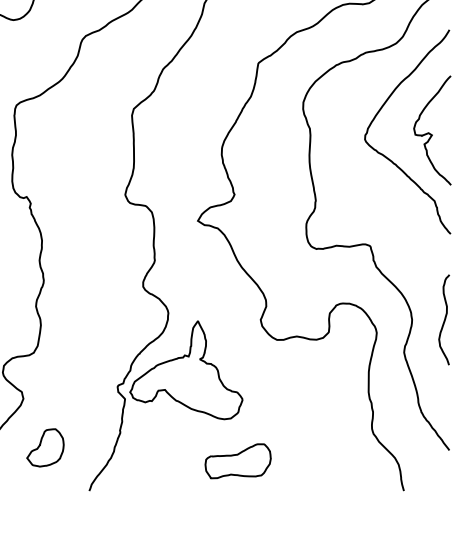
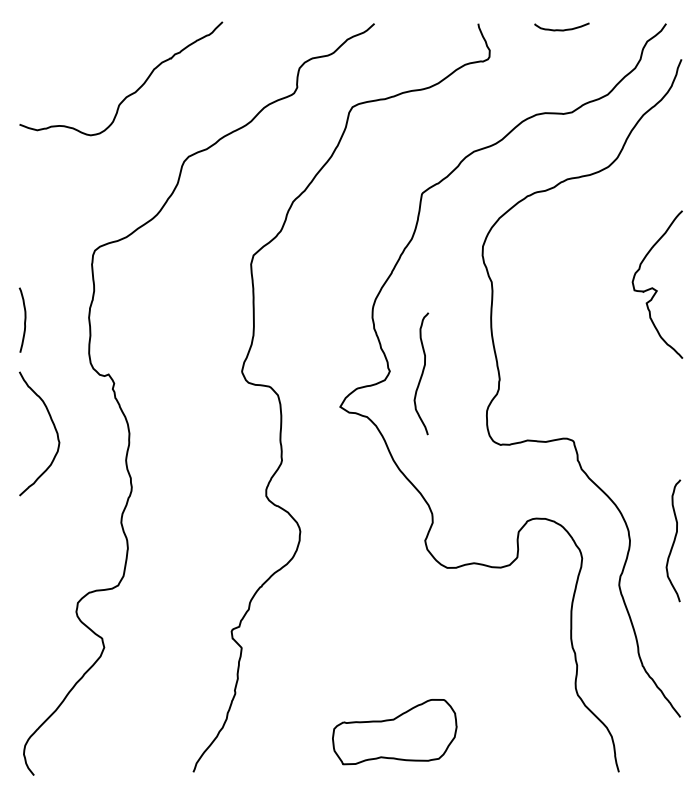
curve: (388, 157) -> (597, 321), removed
curve: (257, 196) -> (421, 373), added
part: (186, 369) -> (324, 608), removed
part: (45, 447) -> (133, 713), removed
part: (238, 460) -> (394, 731), size x1.4

